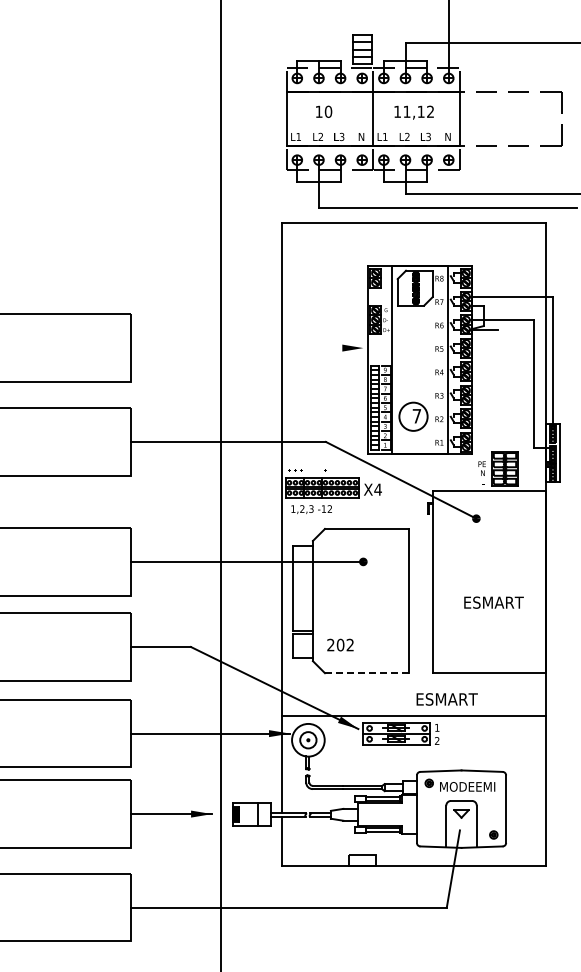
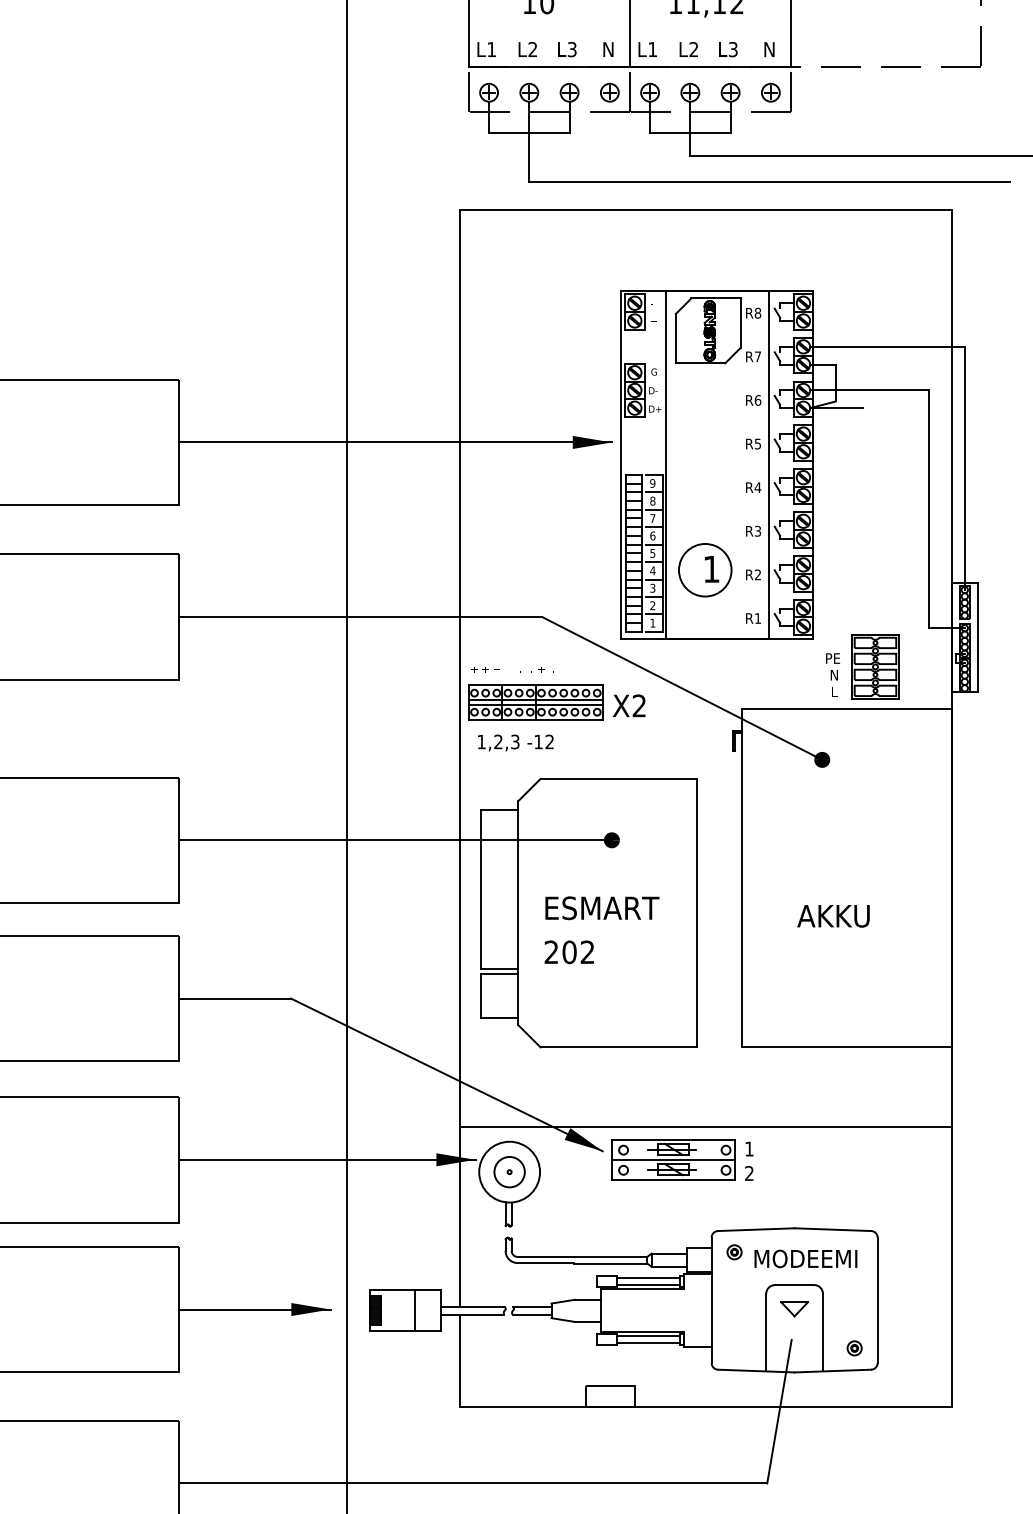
line: (246, 348) -> (394, 443), added
text: (416, 416) -> (710, 569), 7 -> 1
text: (377, 489) -> (638, 705), X4 -> X2
text: (493, 602) -> (854, 915), ESMART -> AKKU
text: (340, 644) -> (569, 951), moved
line: (366, 673) -> (617, 1047), dashed -> solid
text: (446, 699) -> (601, 908), moved

